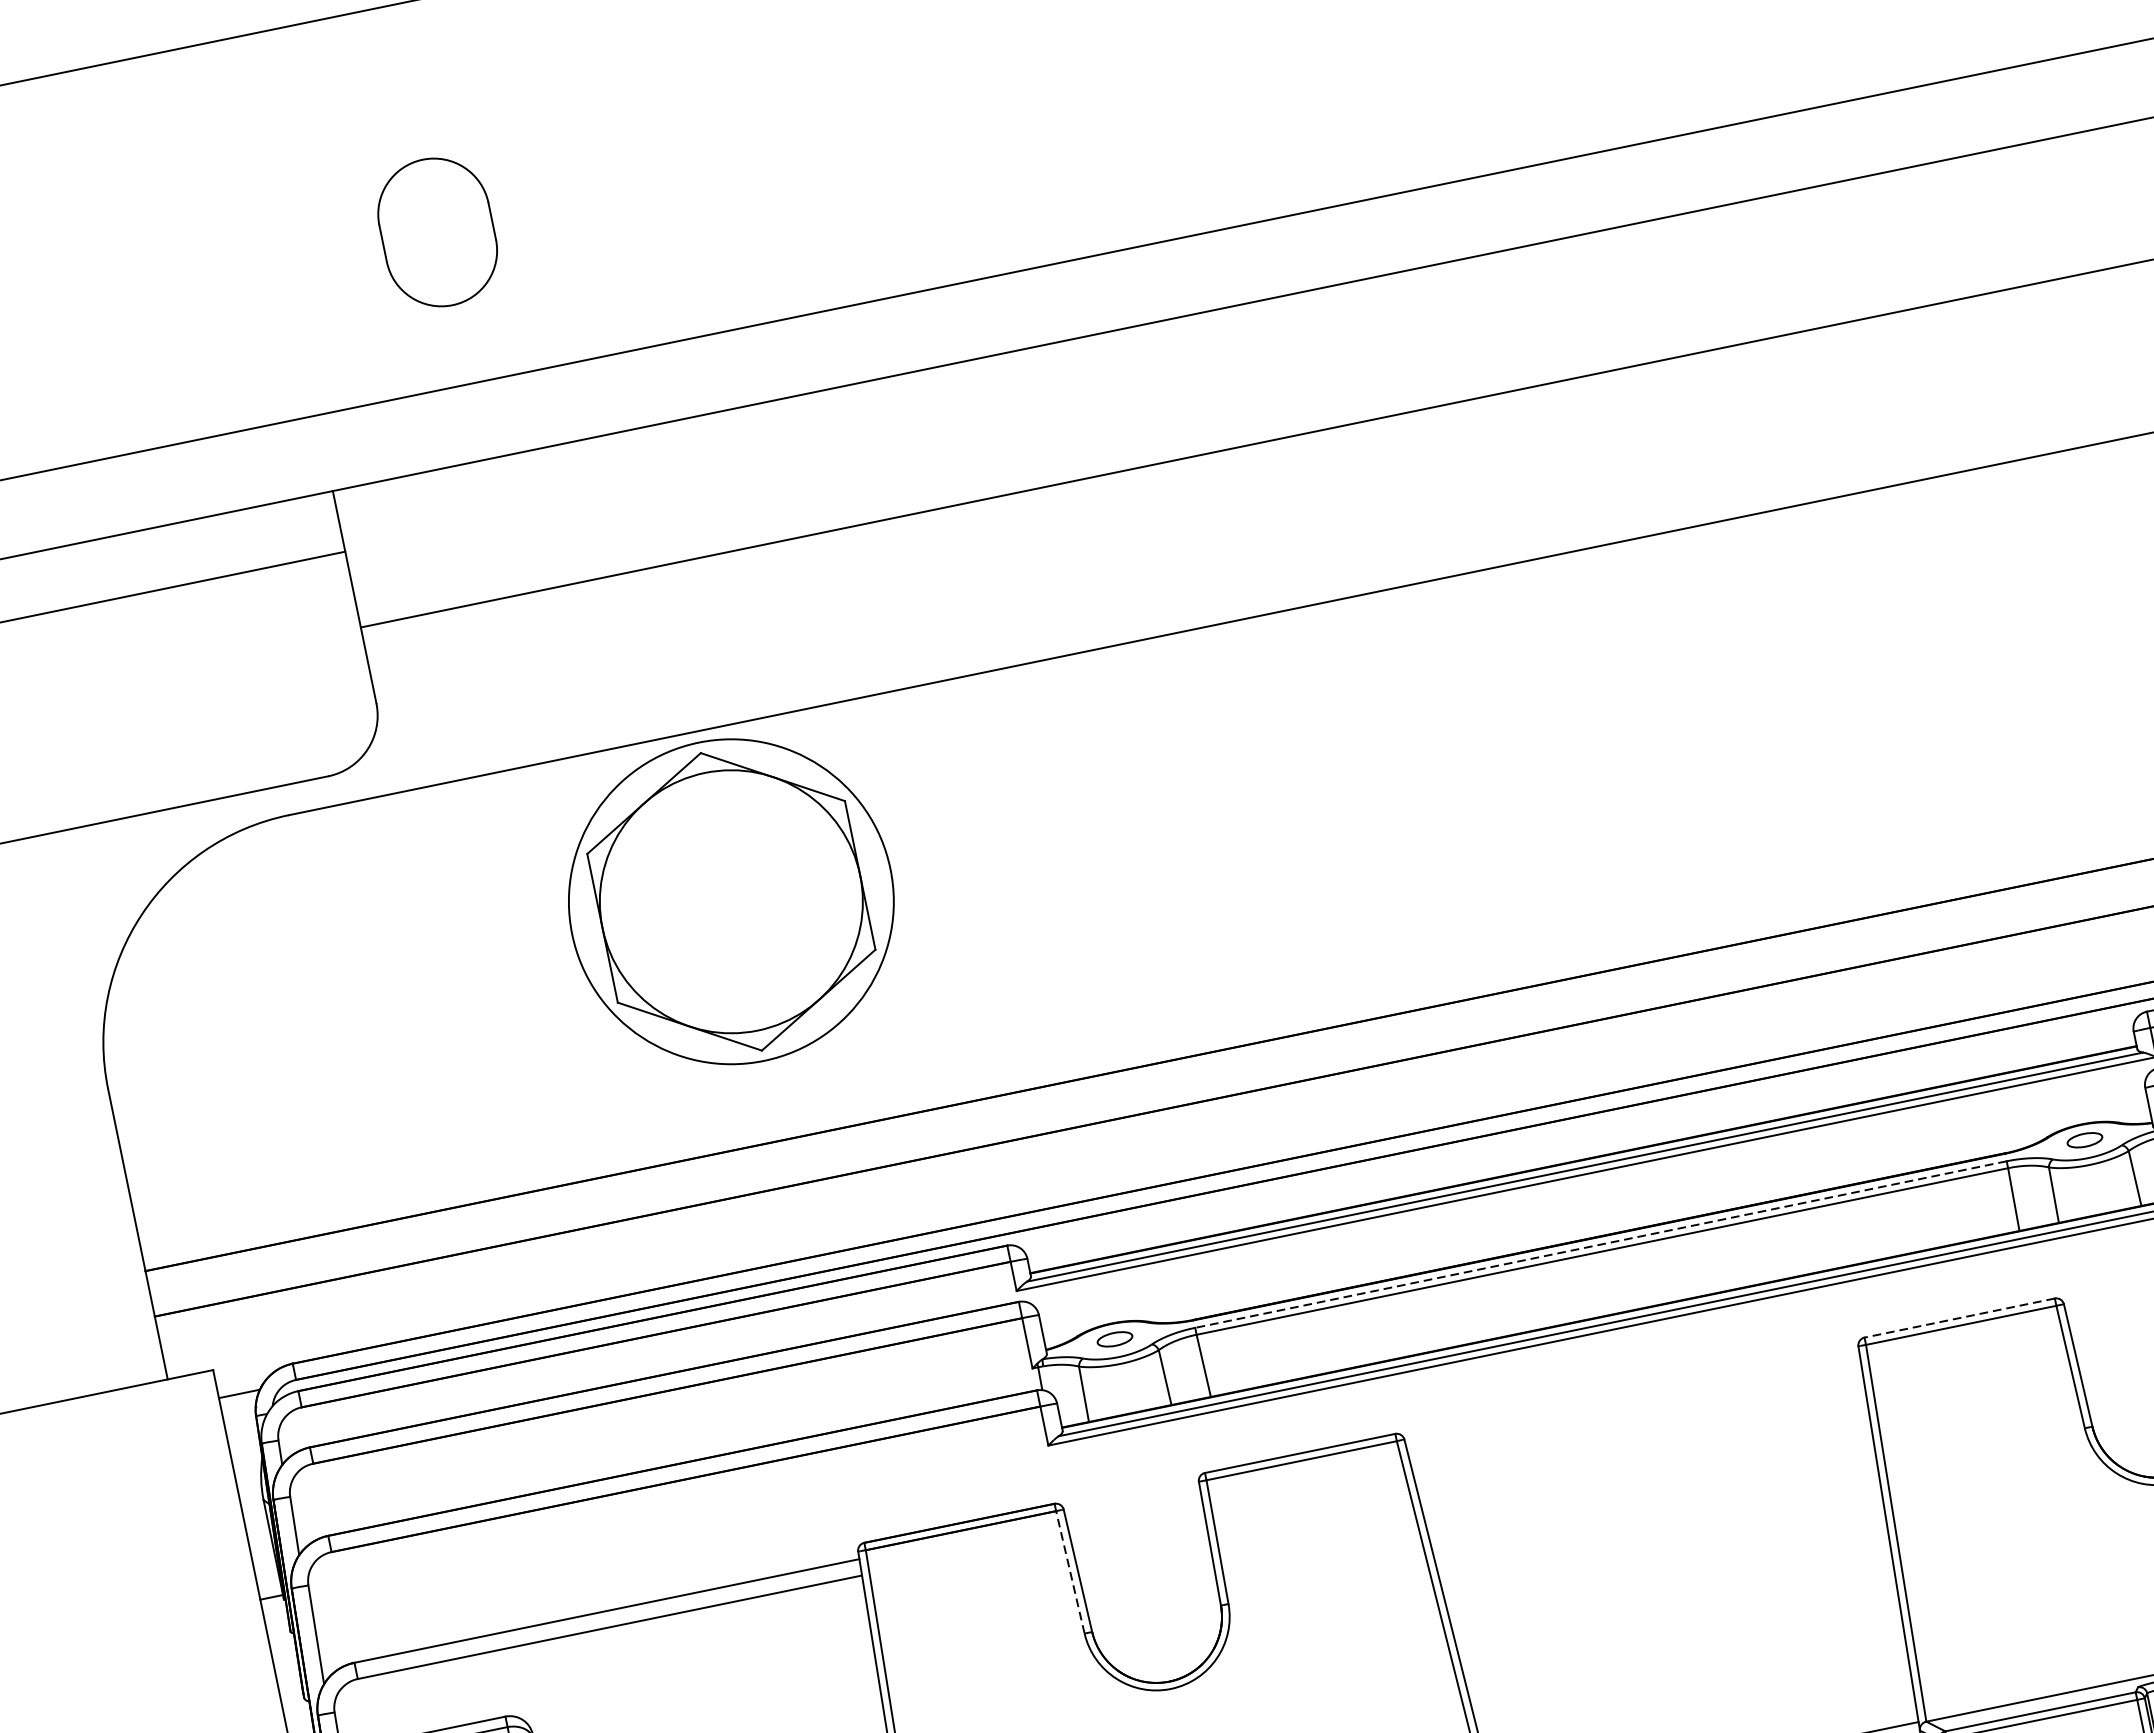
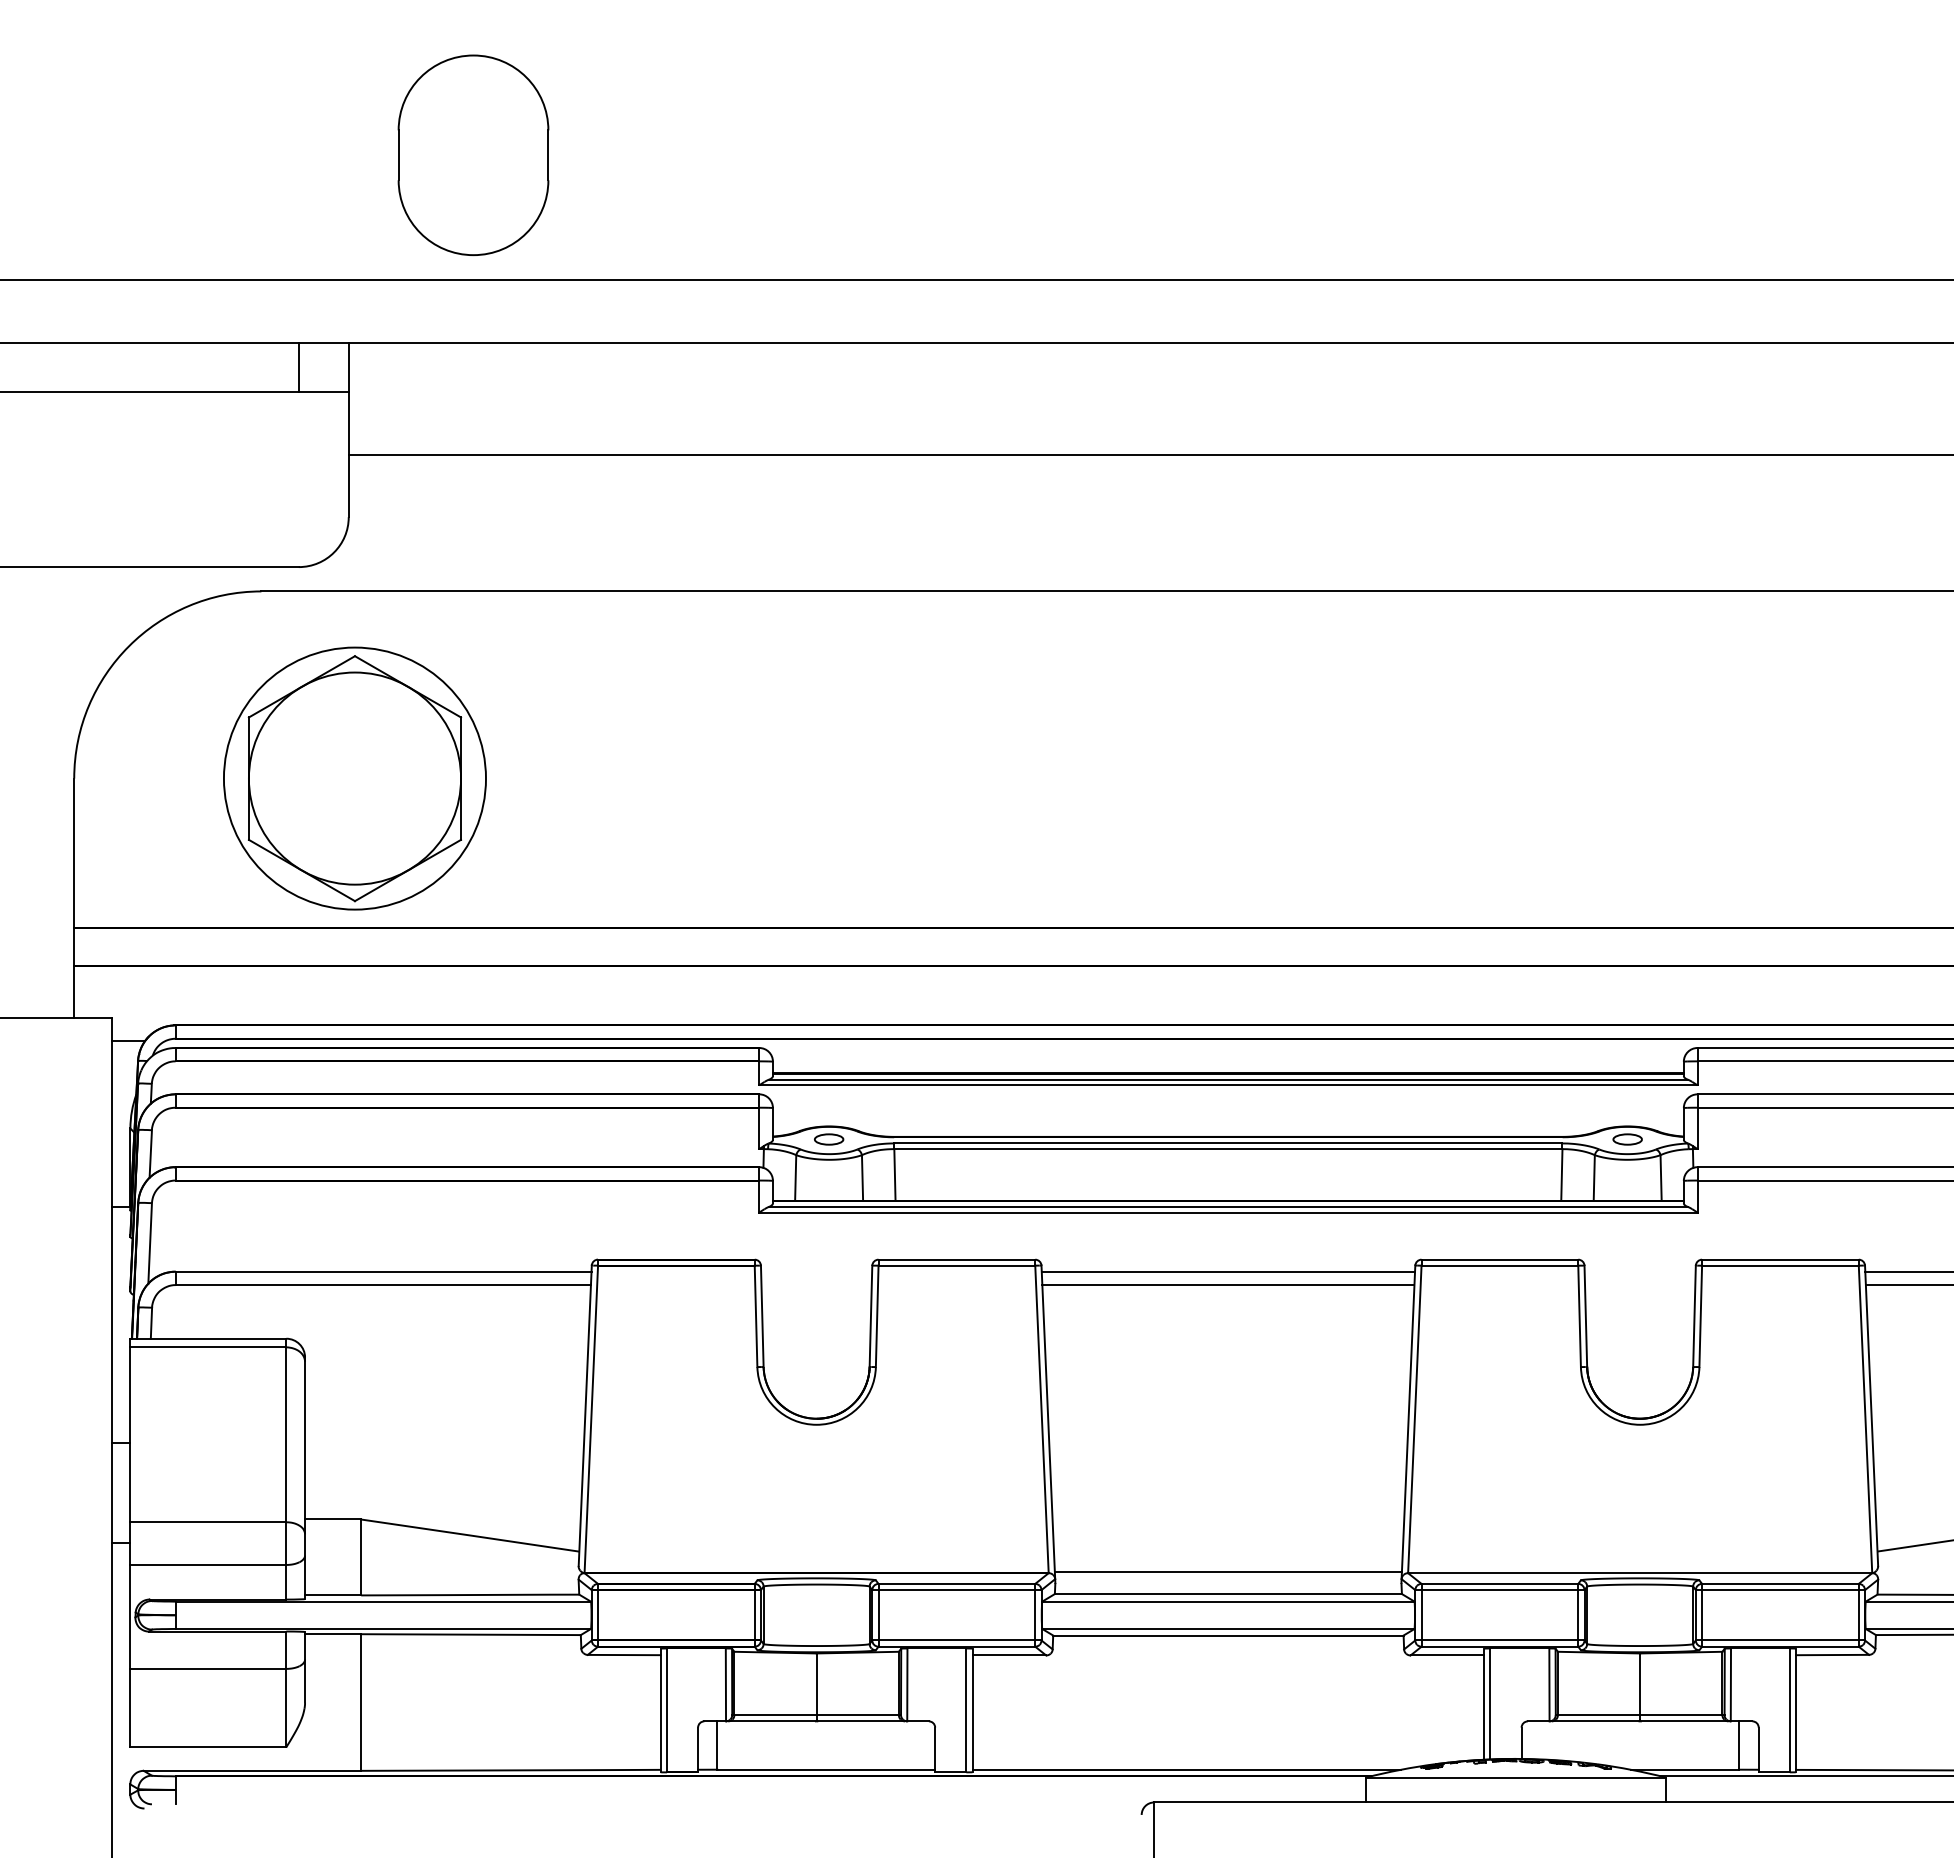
part: (437, 231) -> (473, 154), size x1.67
line: (278, 533) -> (298, 367), added
part: (730, 901) -> (354, 778), moved
line: (1599, 1244) -> (1227, 1143), dashed -> solid
line: (1959, 1317) -> (1499, 1259), dashed -> solid
line: (1632, 1400) -> (1228, 1271), added
line: (1636, 1417) -> (1228, 1285), added
line: (1070, 1572) -> (756, 1316), dashed -> solid

